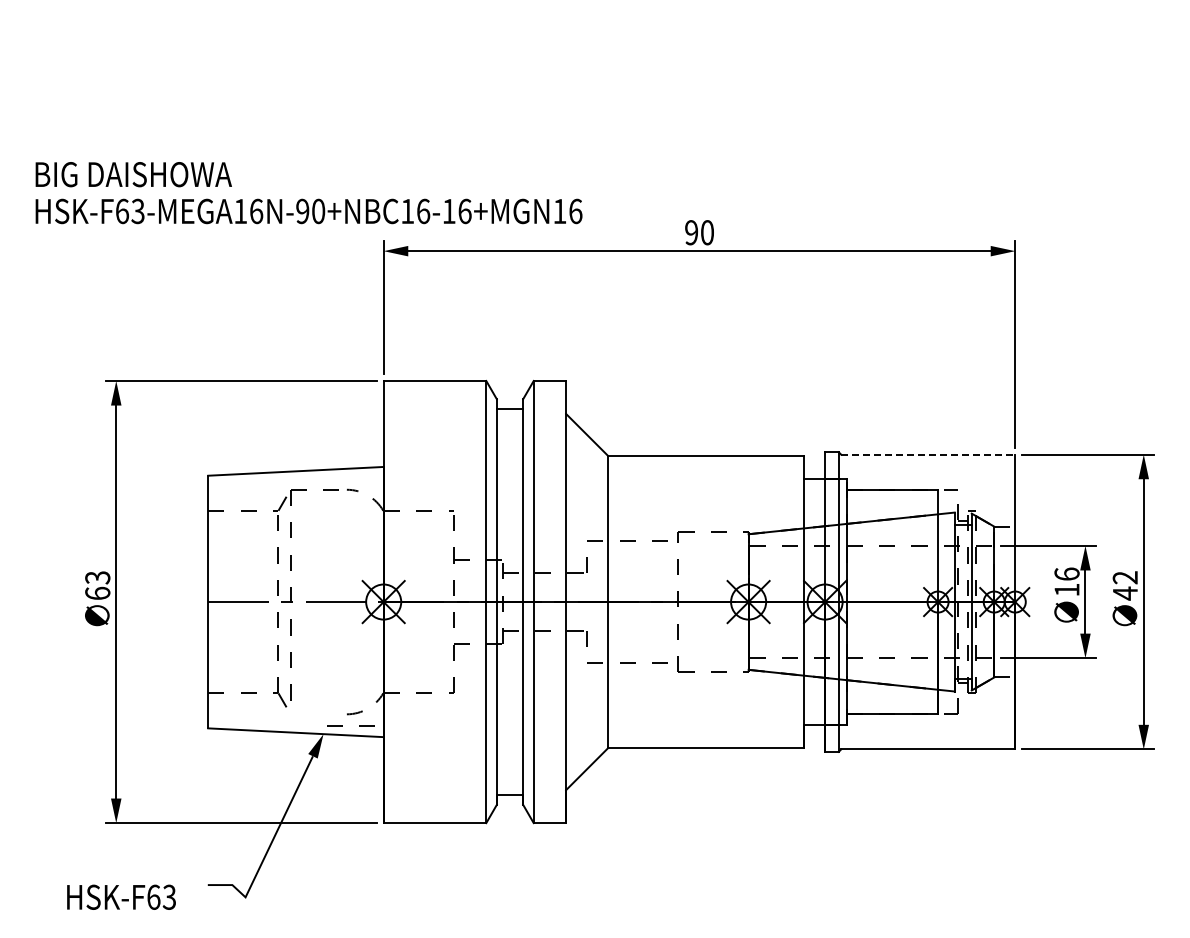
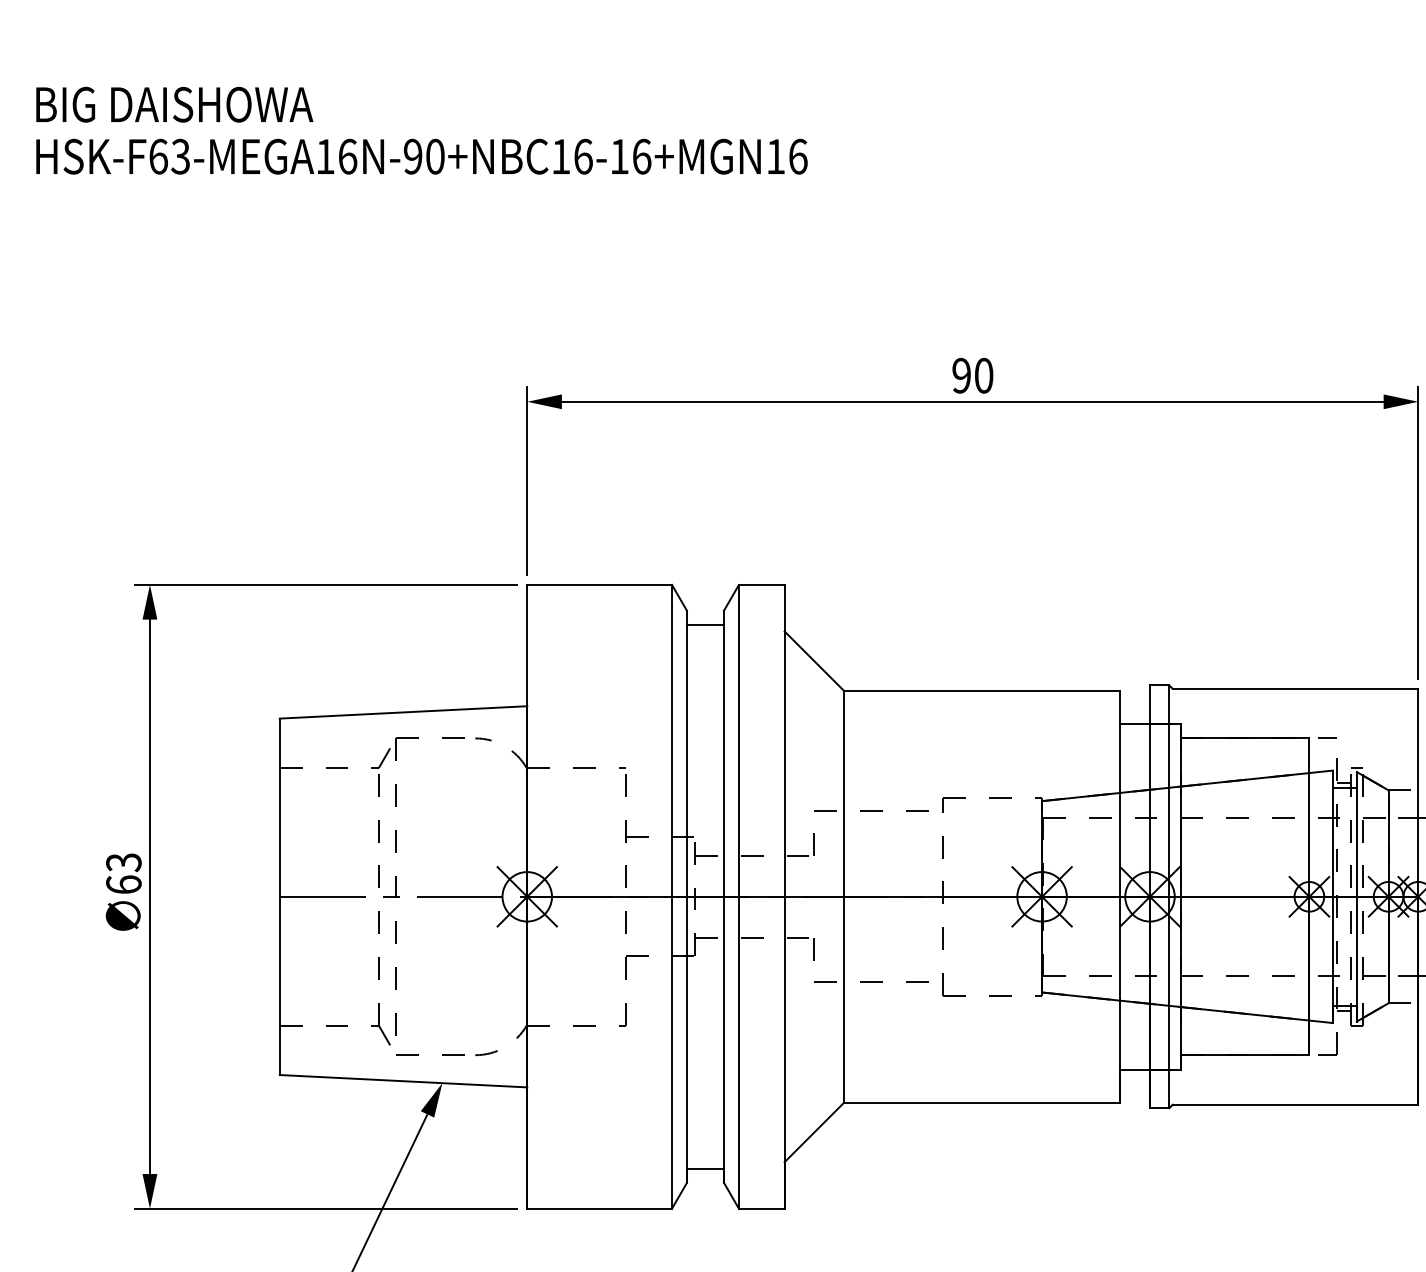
text: (308, 193) -> (421, 131), moved
line: (928, 454) -> (1295, 688), dashed -> solid
line: (342, 725) -> (418, 1054), moved

